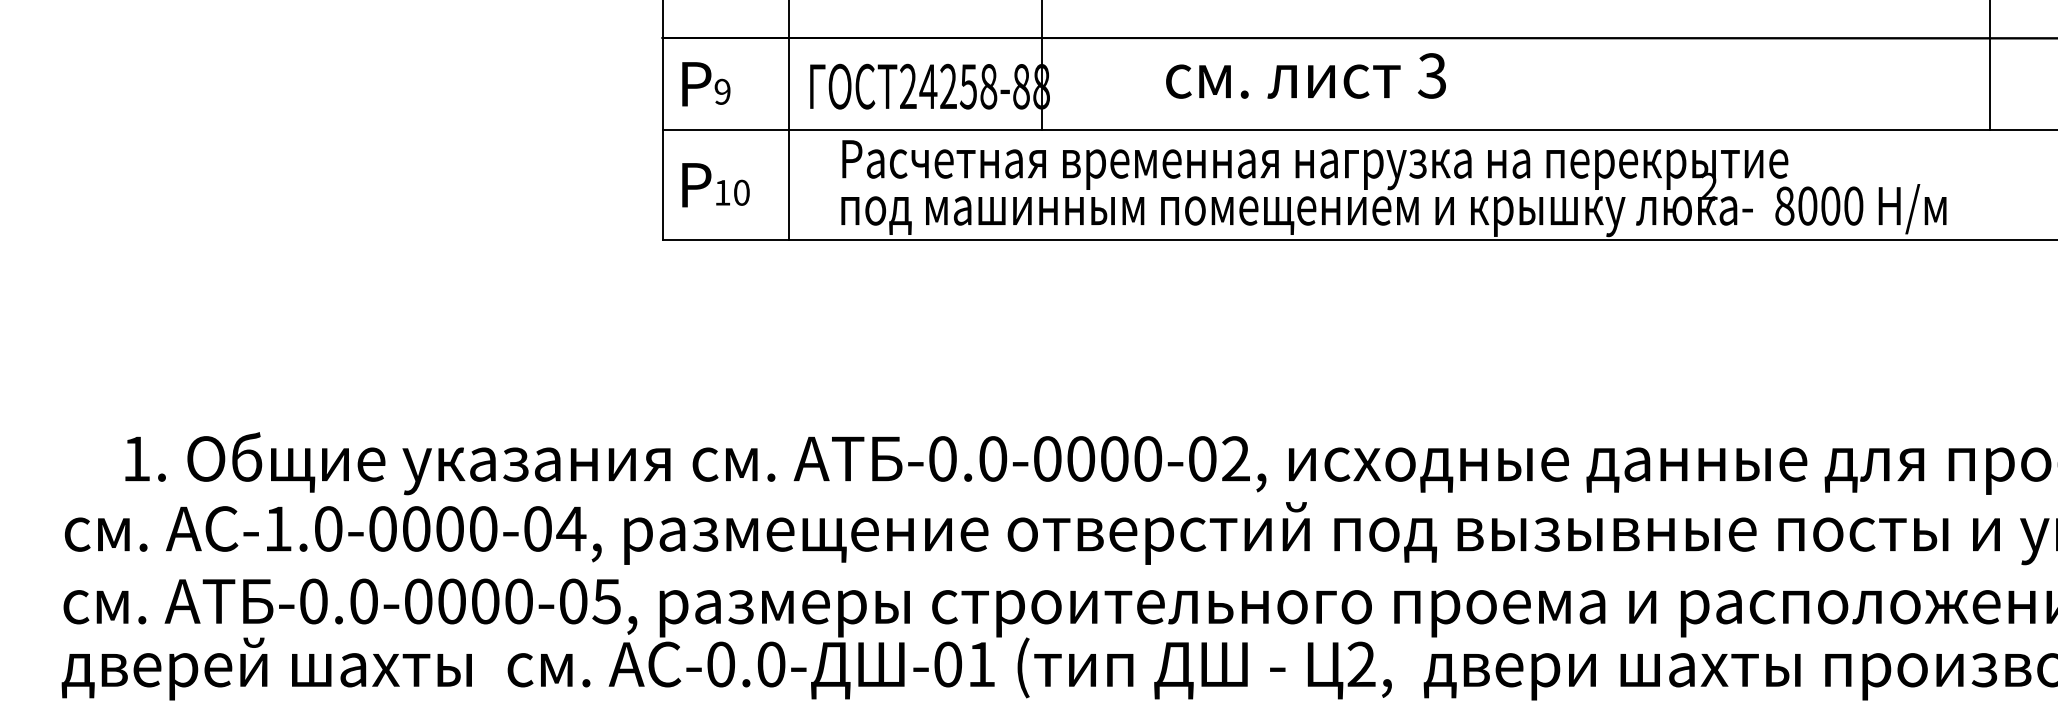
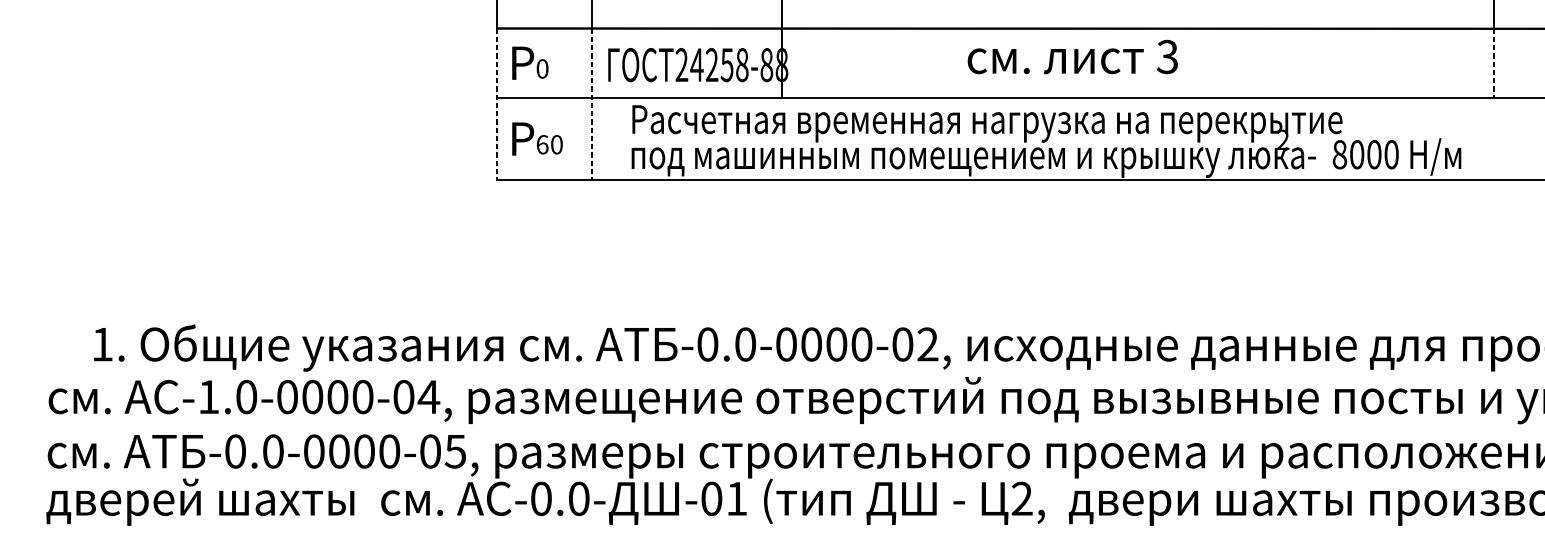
text: (1305, 75) -> (1072, 56), moved
line: (1990, 84) -> (1494, 63), solid -> dashed
text: (722, 91) -> (542, 68), 9 -> 0
line: (662, 139) -> (497, 104), solid -> dashed
line: (788, 139) -> (591, 104), solid -> dashed
text: (722, 192) -> (542, 144), 10 -> 60

